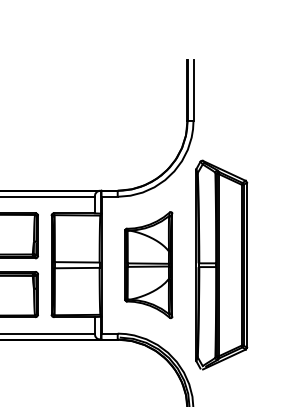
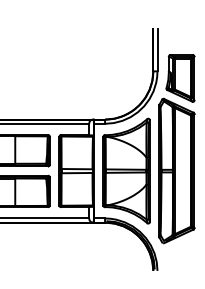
part: (226, 131) -> (180, 78), added
part: (148, 264) -> (126, 170), size x1.43

